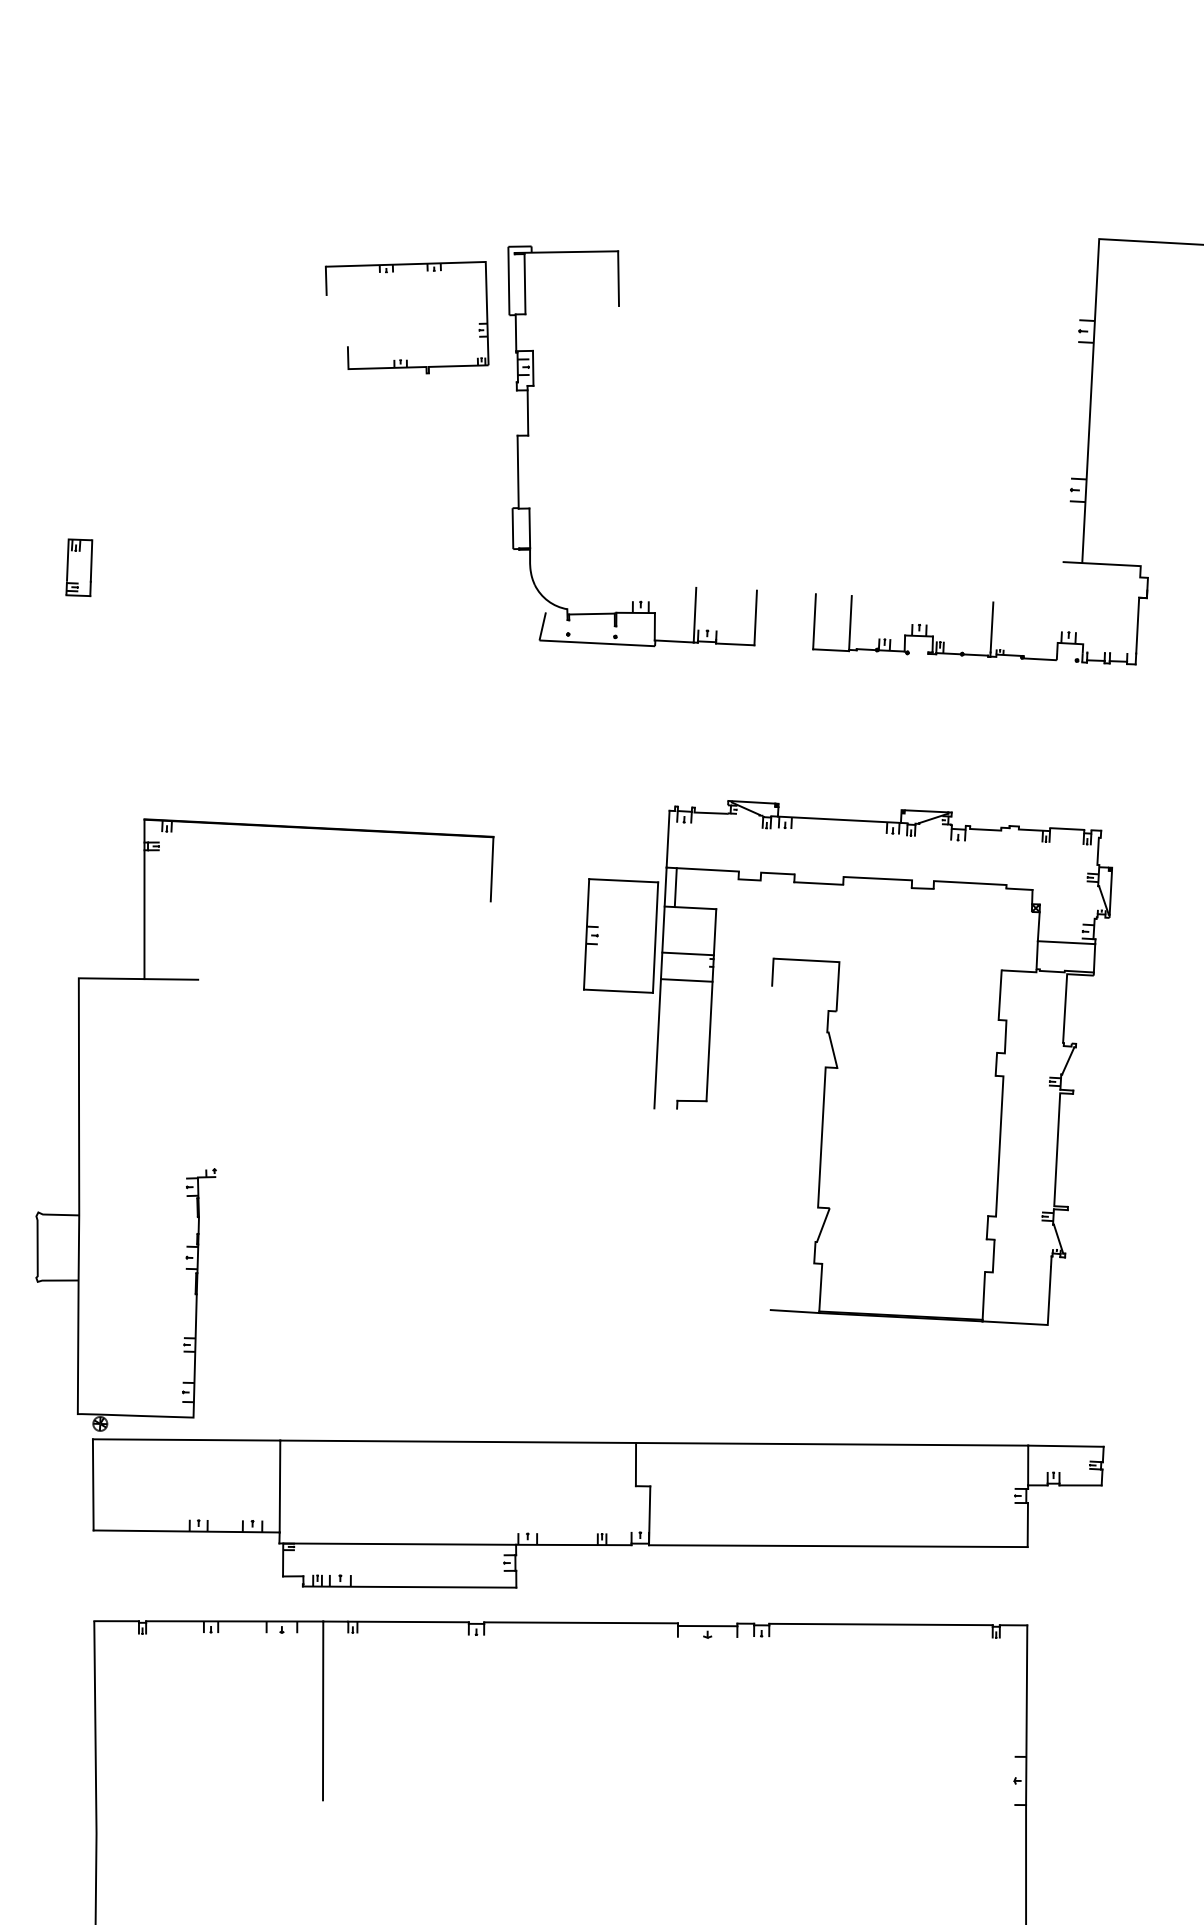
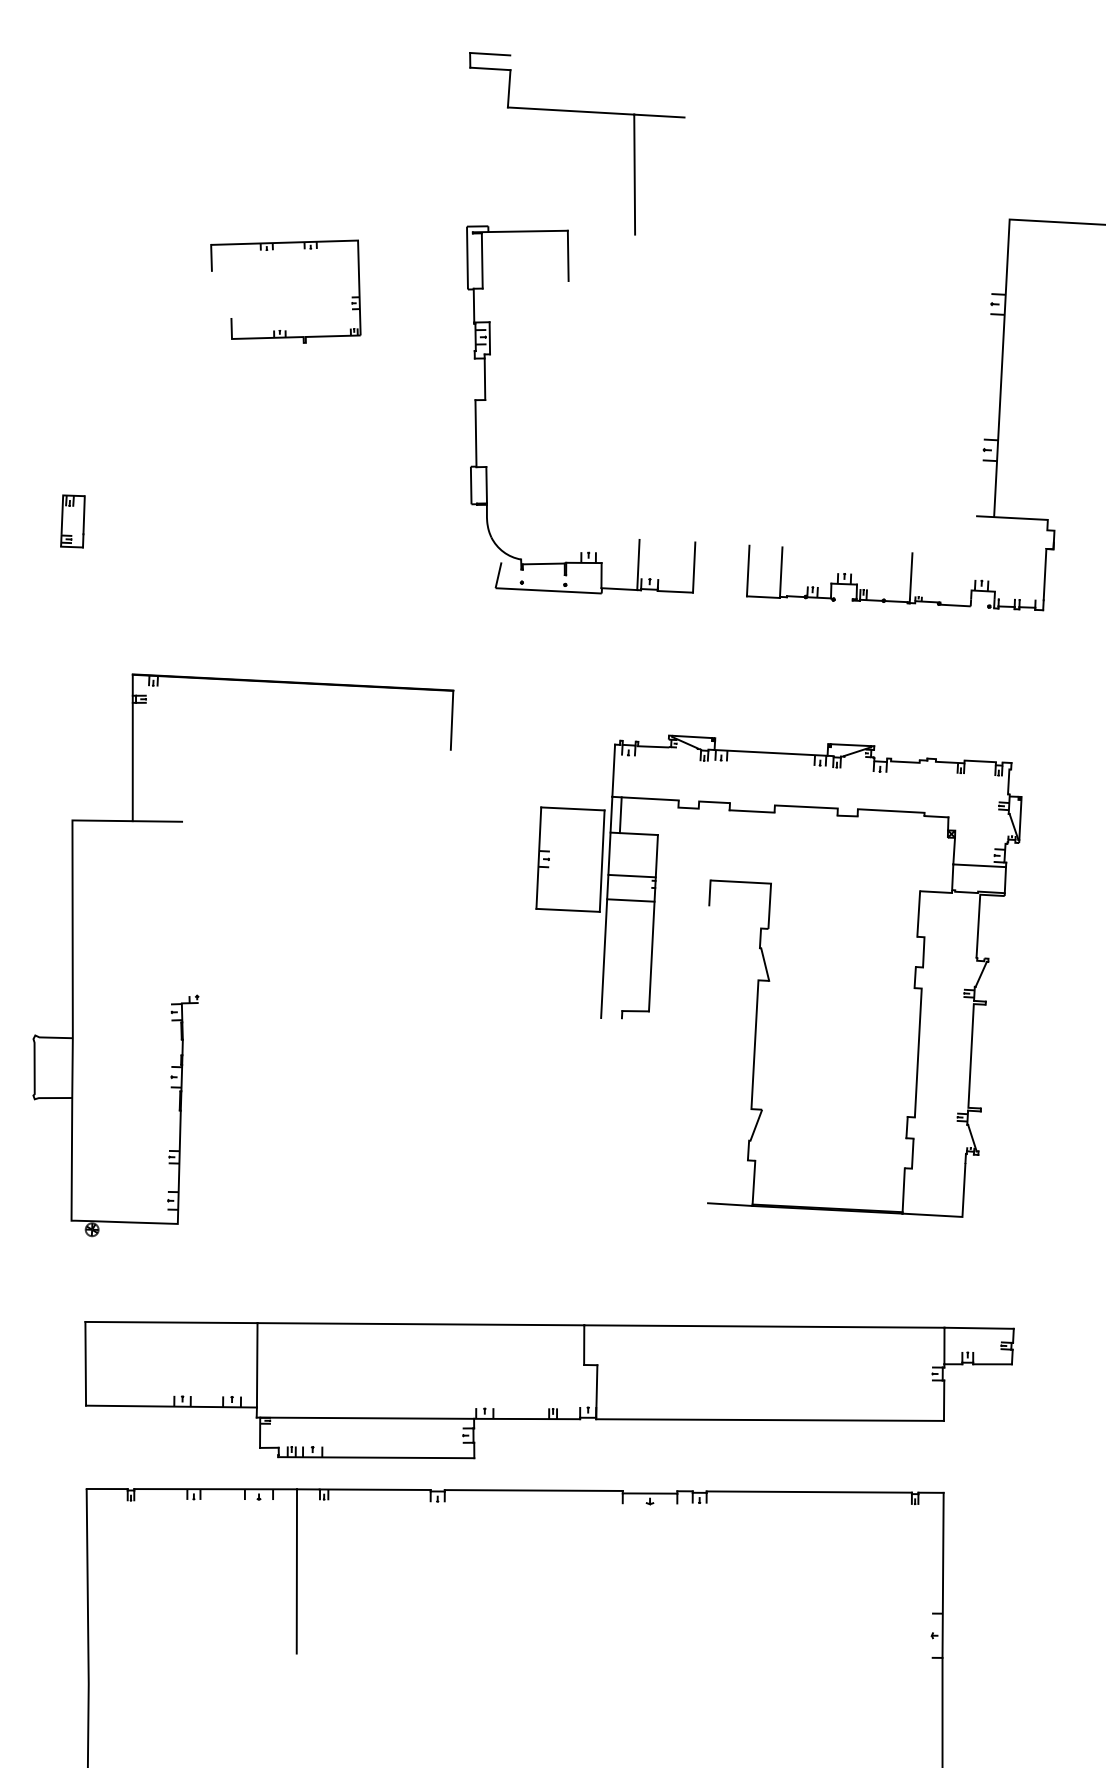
part: (628, 122) -> (577, 112), added
part: (406, 359) -> (285, 330), moved
part: (216, 1169) -> (198, 996), moved

